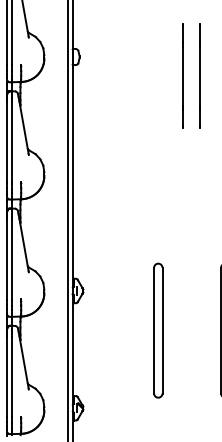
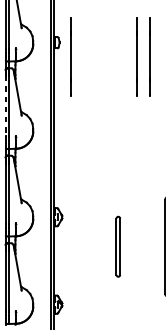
line: (94, 75) -> (70, 56), added
line: (7, 142) -> (5, 106), solid -> dashed
part: (158, 330) -> (118, 246), size x0.6

